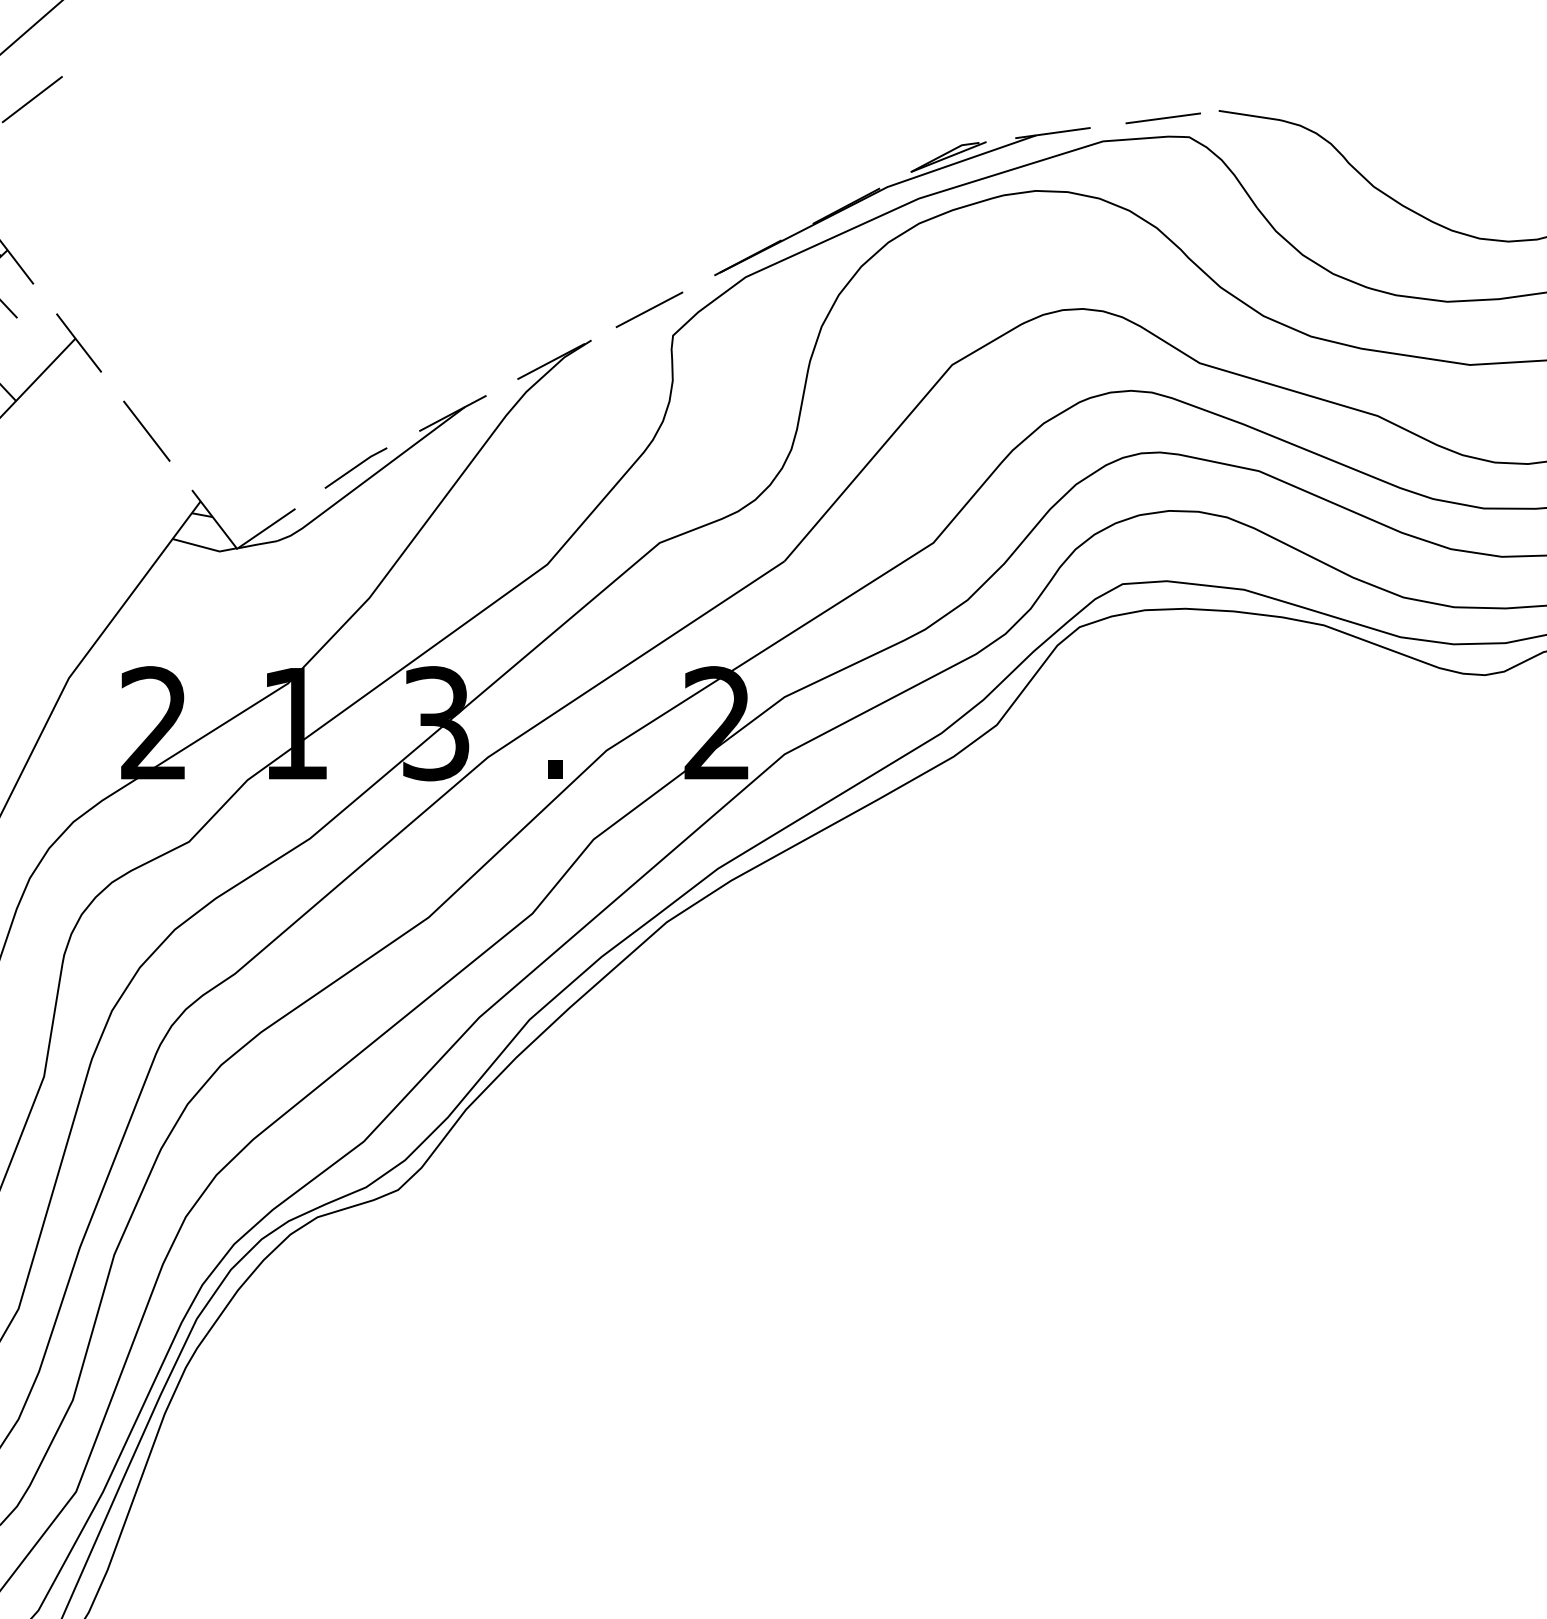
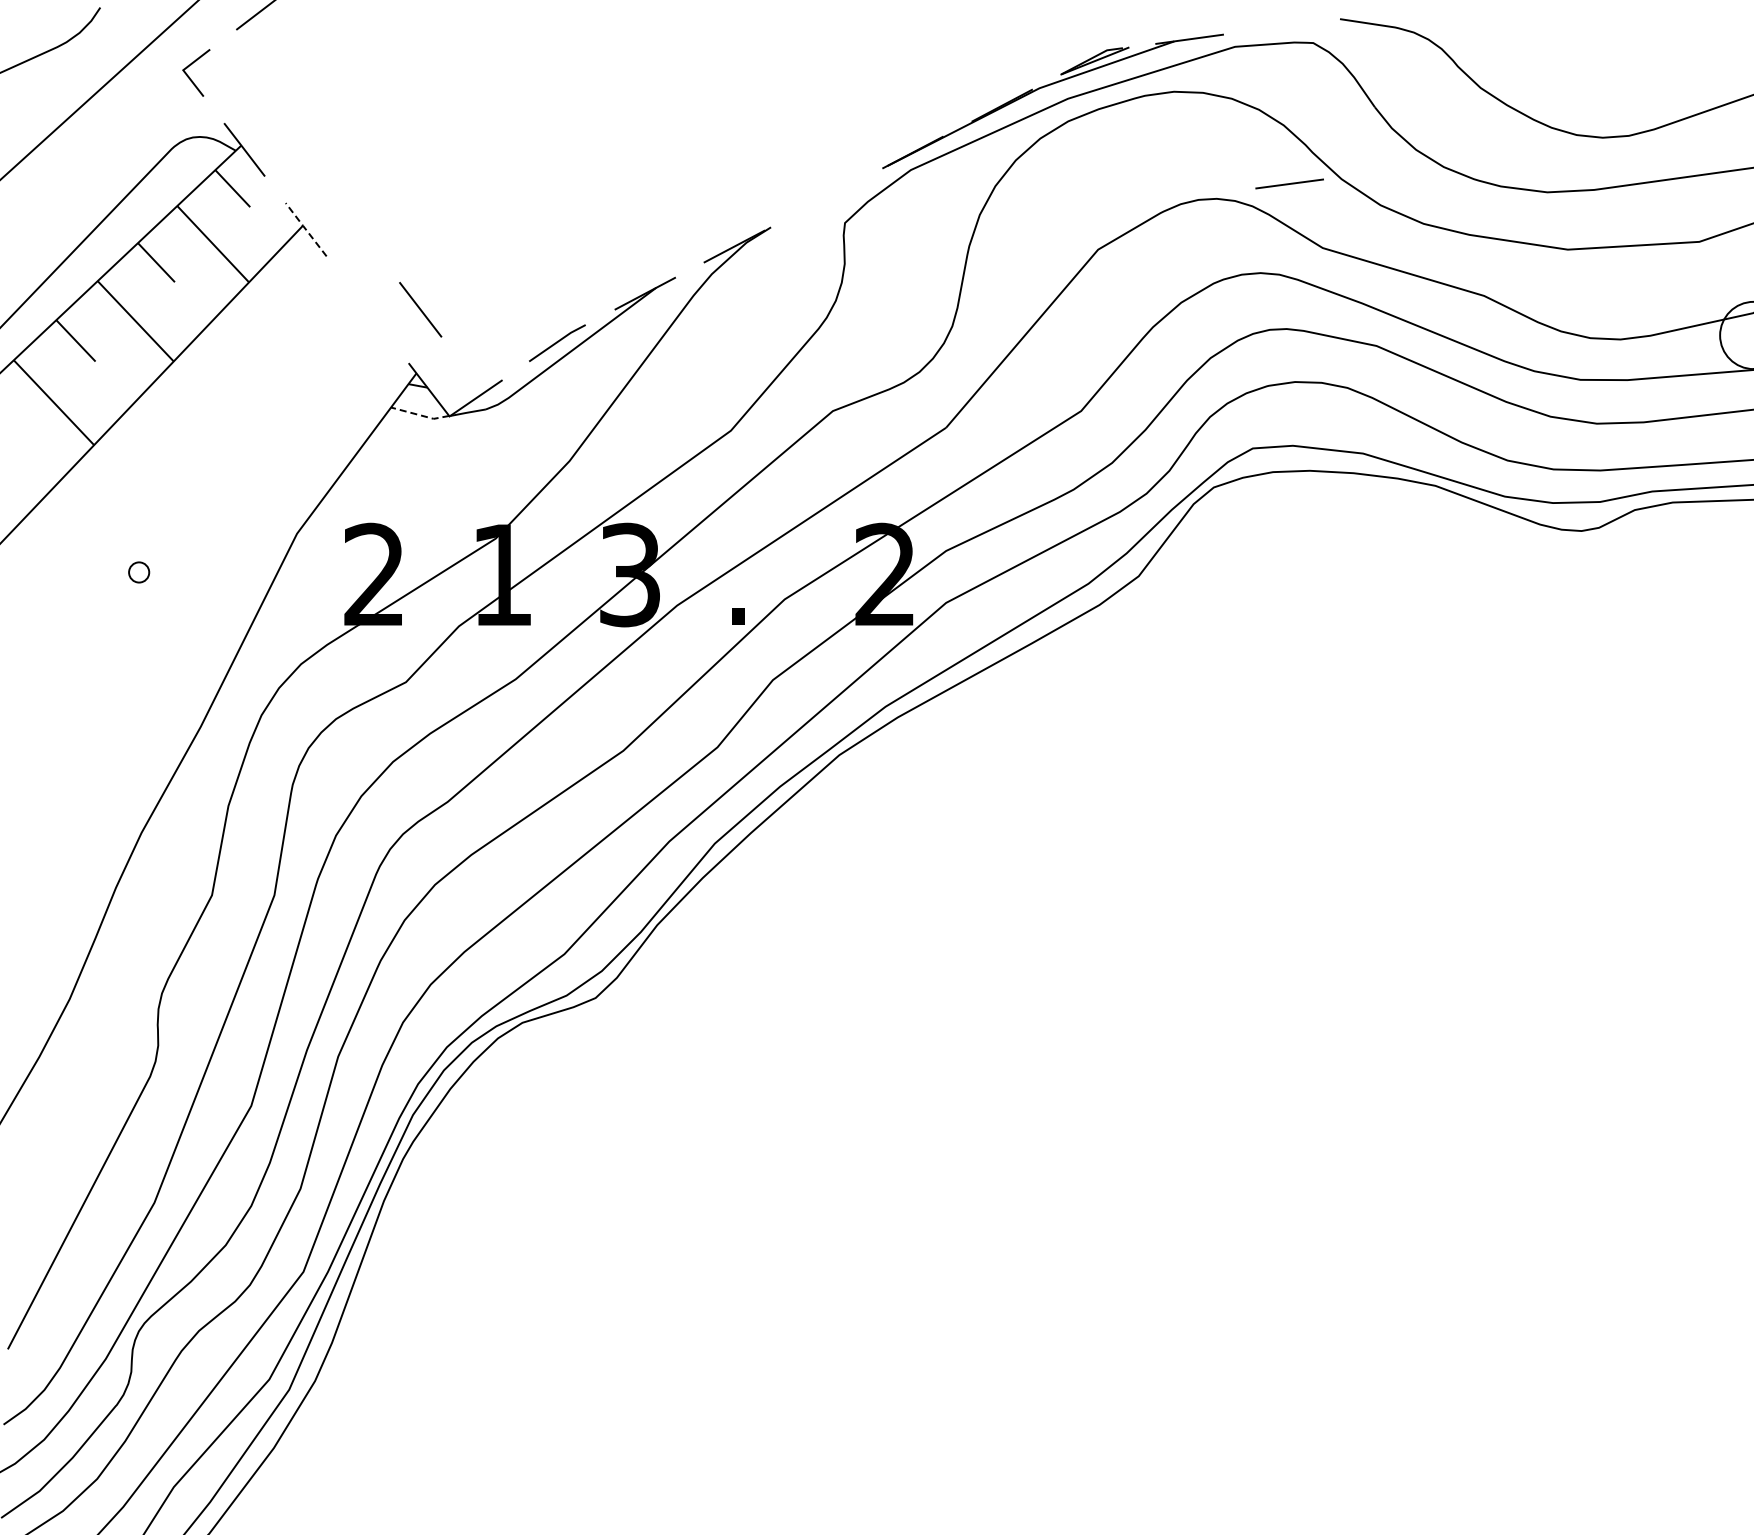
line: (1163, 117) -> (1289, 183), moved
line: (649, 309) -> (823, 199), removed
line: (78, 341) -> (305, 228), solid -> dashed
line: (146, 430) -> (420, 309), moved
line: (205, 547) -> (420, 415), solid -> dashed

